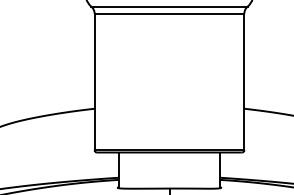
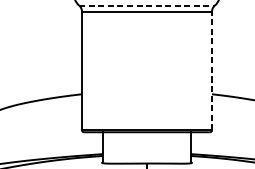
line: (170, 6) -> (147, 5), solid -> dashed
line: (244, 81) -> (212, 70), solid -> dashed

